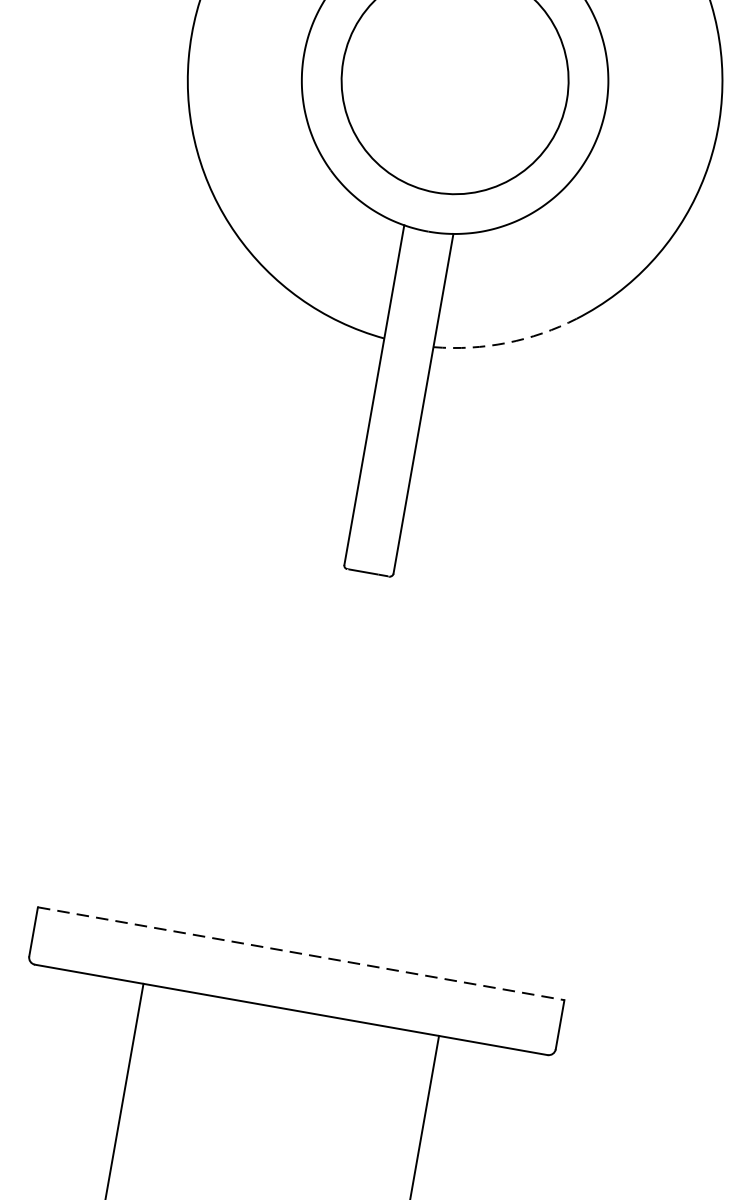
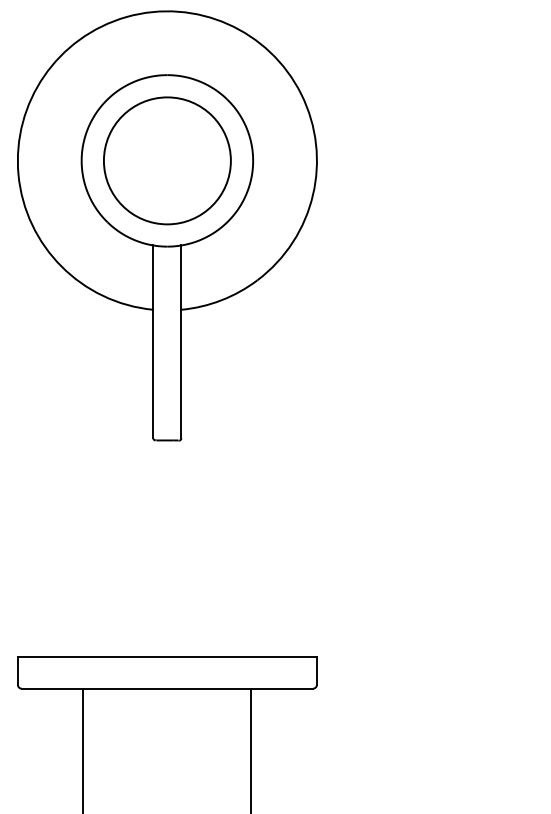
arc: (506, 343) -> (221, 300), dashed -> solid
line: (301, 953) -> (167, 656), dashed -> solid

